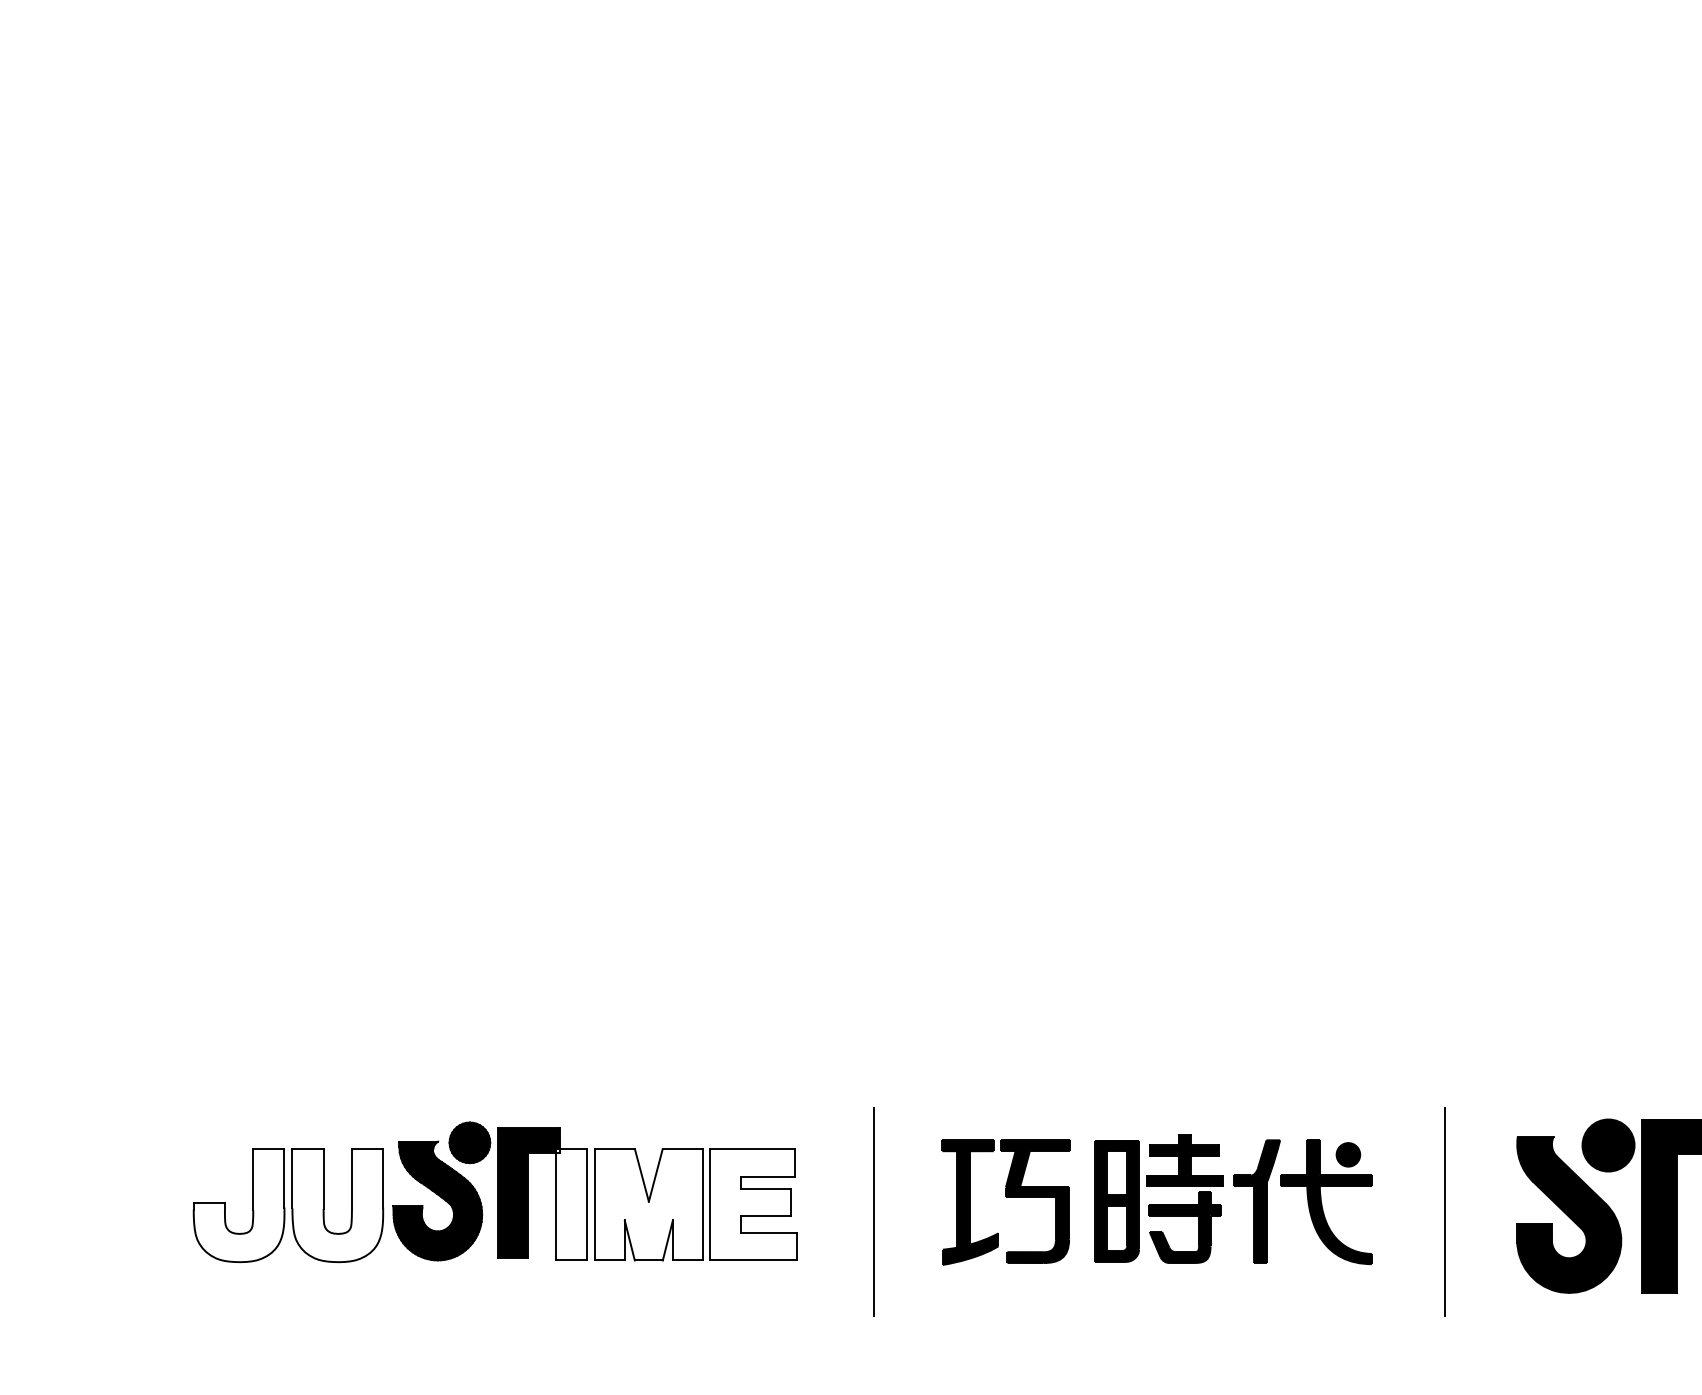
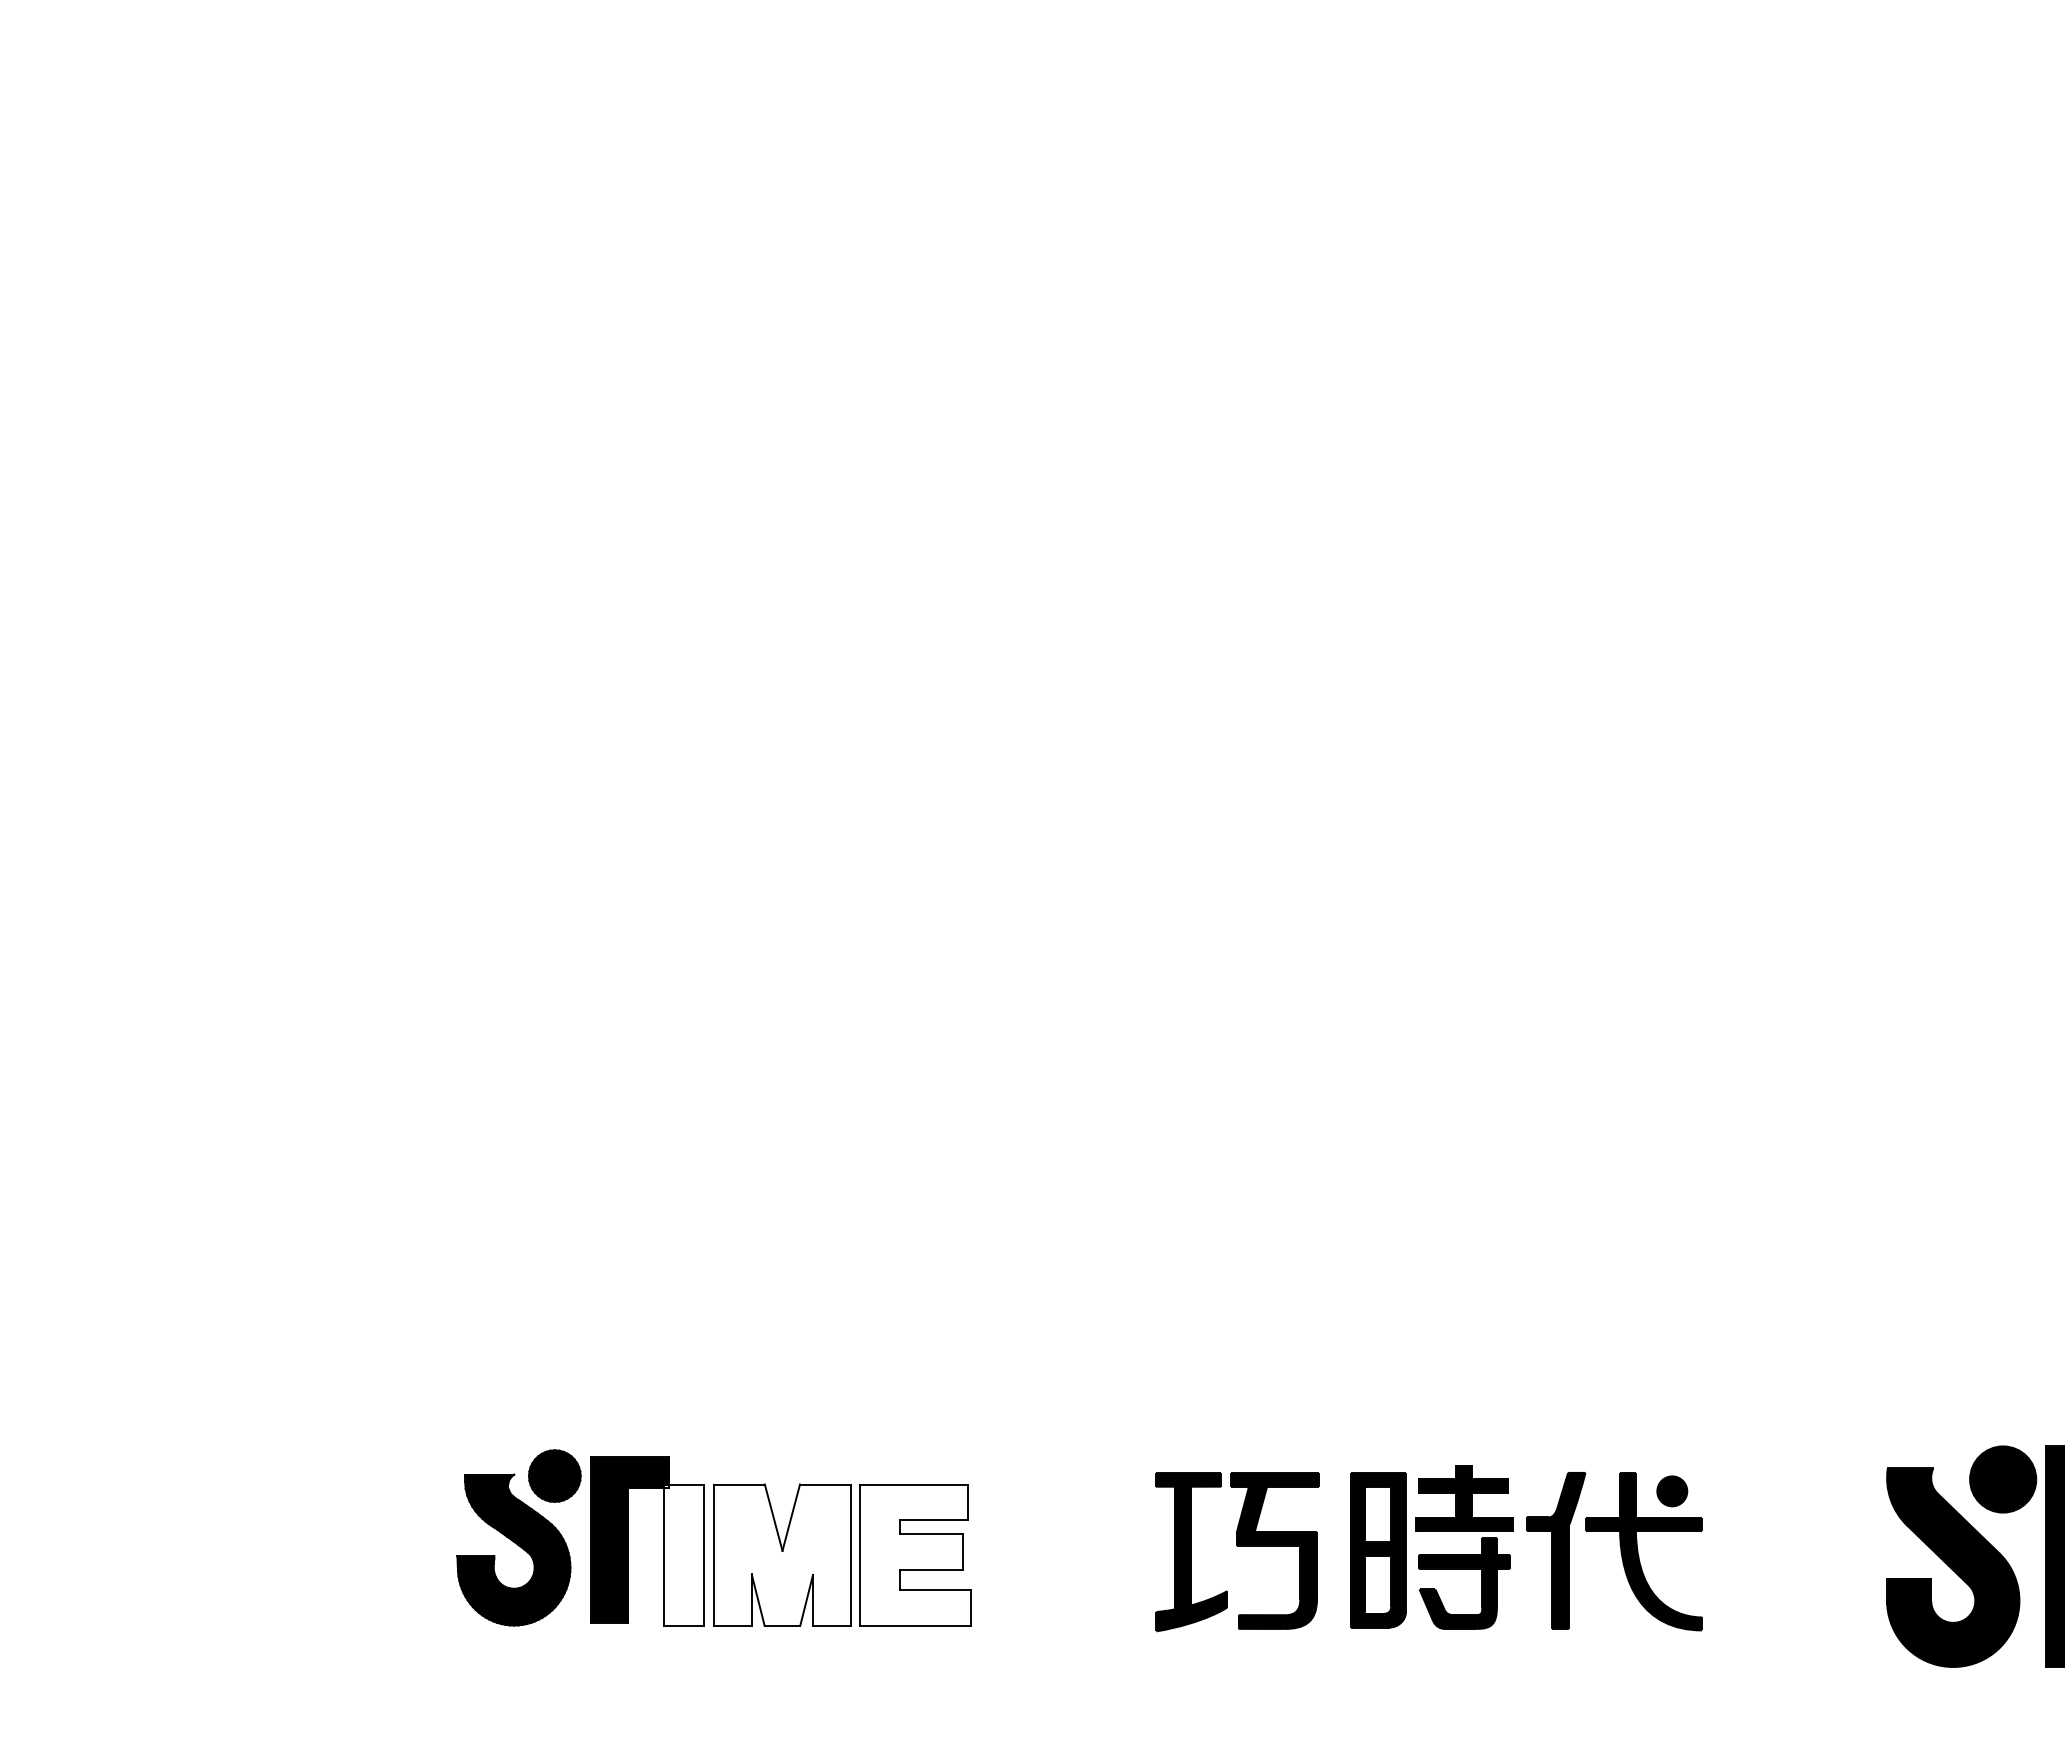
part: (288, 1205) -> (324, 1555), removed
line: (873, 1211) -> (1068, 1563), removed
line: (1444, 1211) -> (1794, 1563), removed

